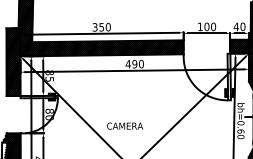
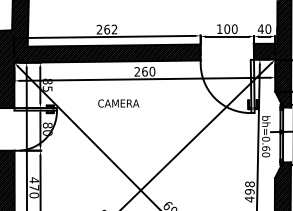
text: (101, 27) -> (106, 29), 350 -> 262
text: (130, 63) -> (140, 71), 490 -> 260
text: (124, 126) -> (118, 103), moved

